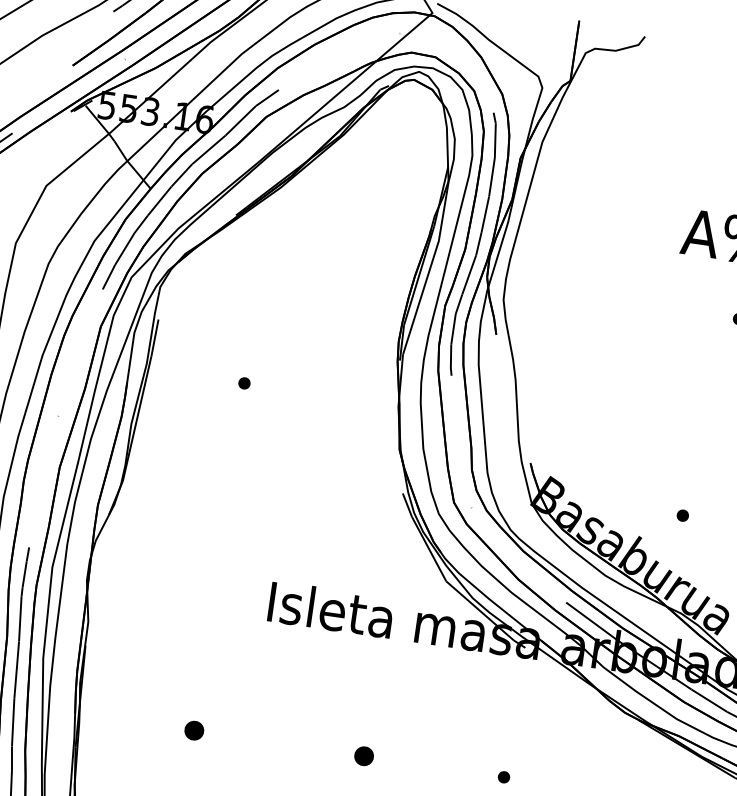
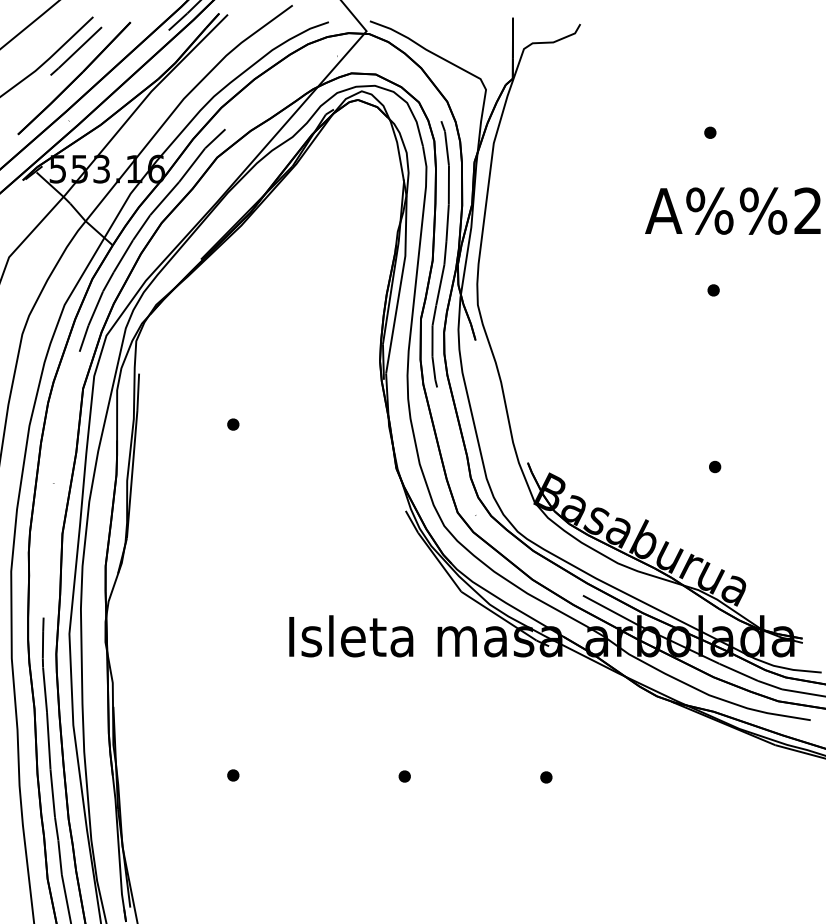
part: (683, 515) -> (715, 466), moved
part: (194, 730) -> (233, 775), size x0.62
part: (363, 756) -> (404, 776), size x0.62

